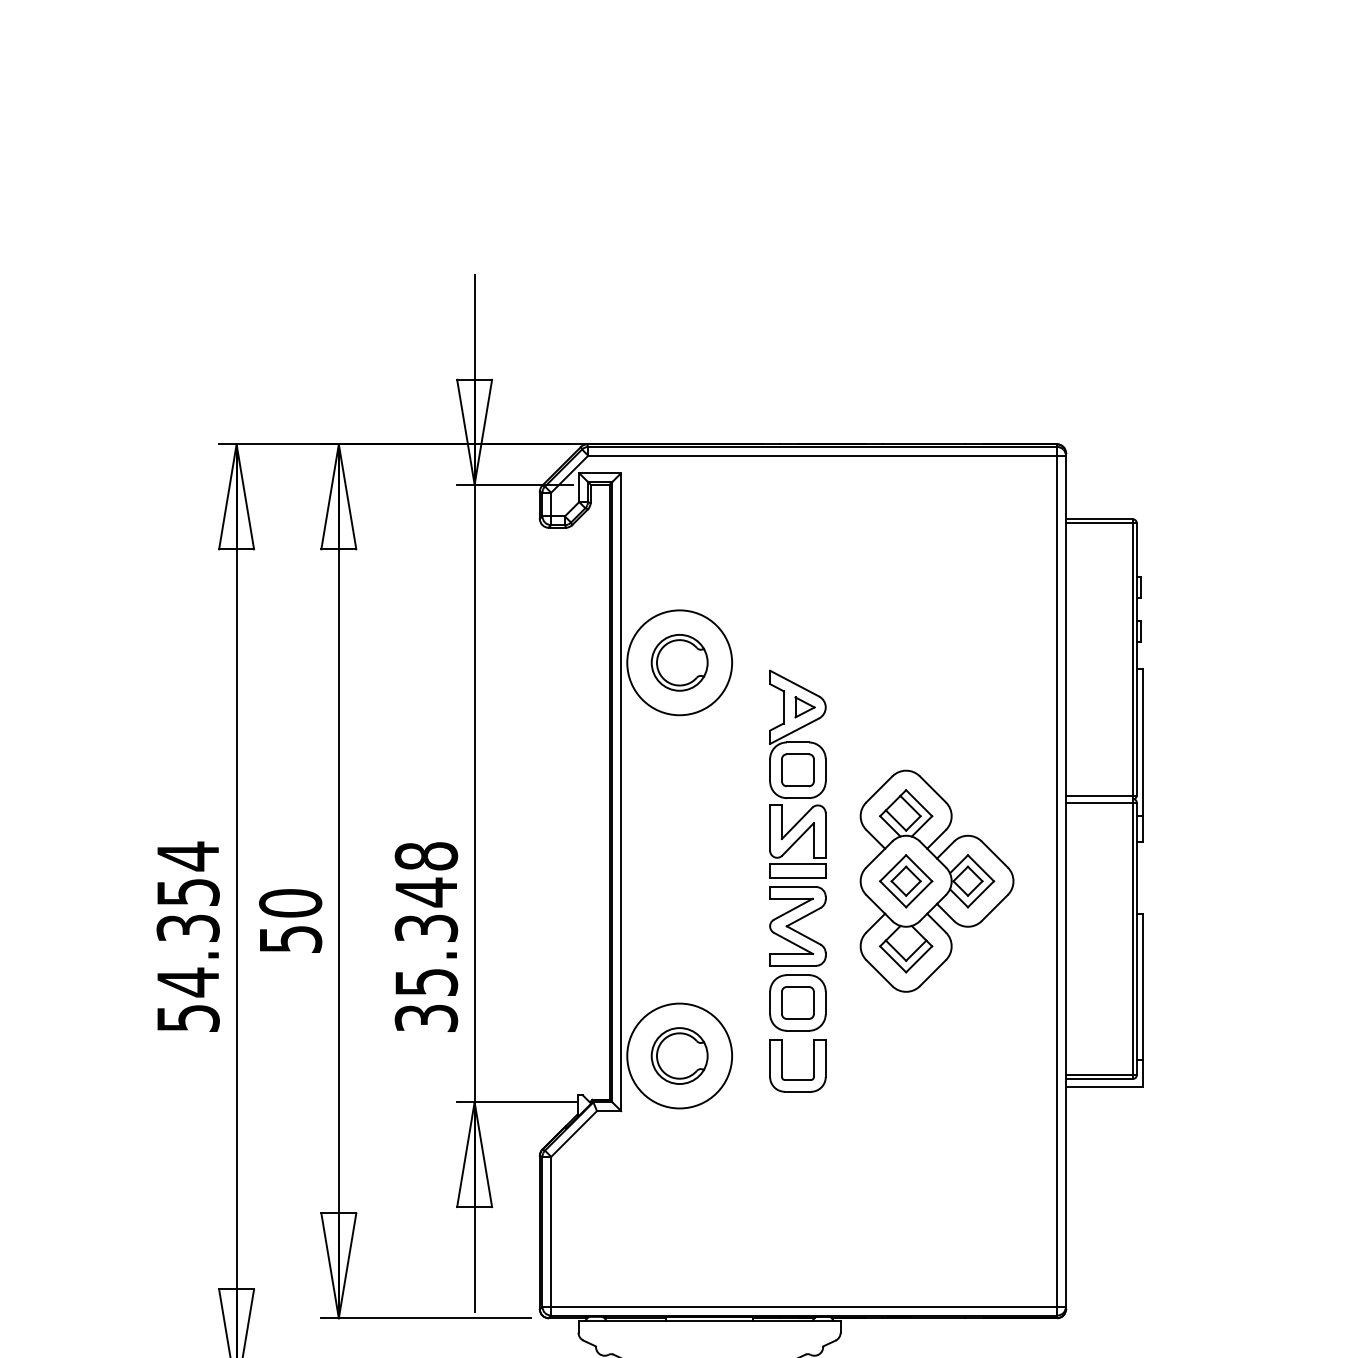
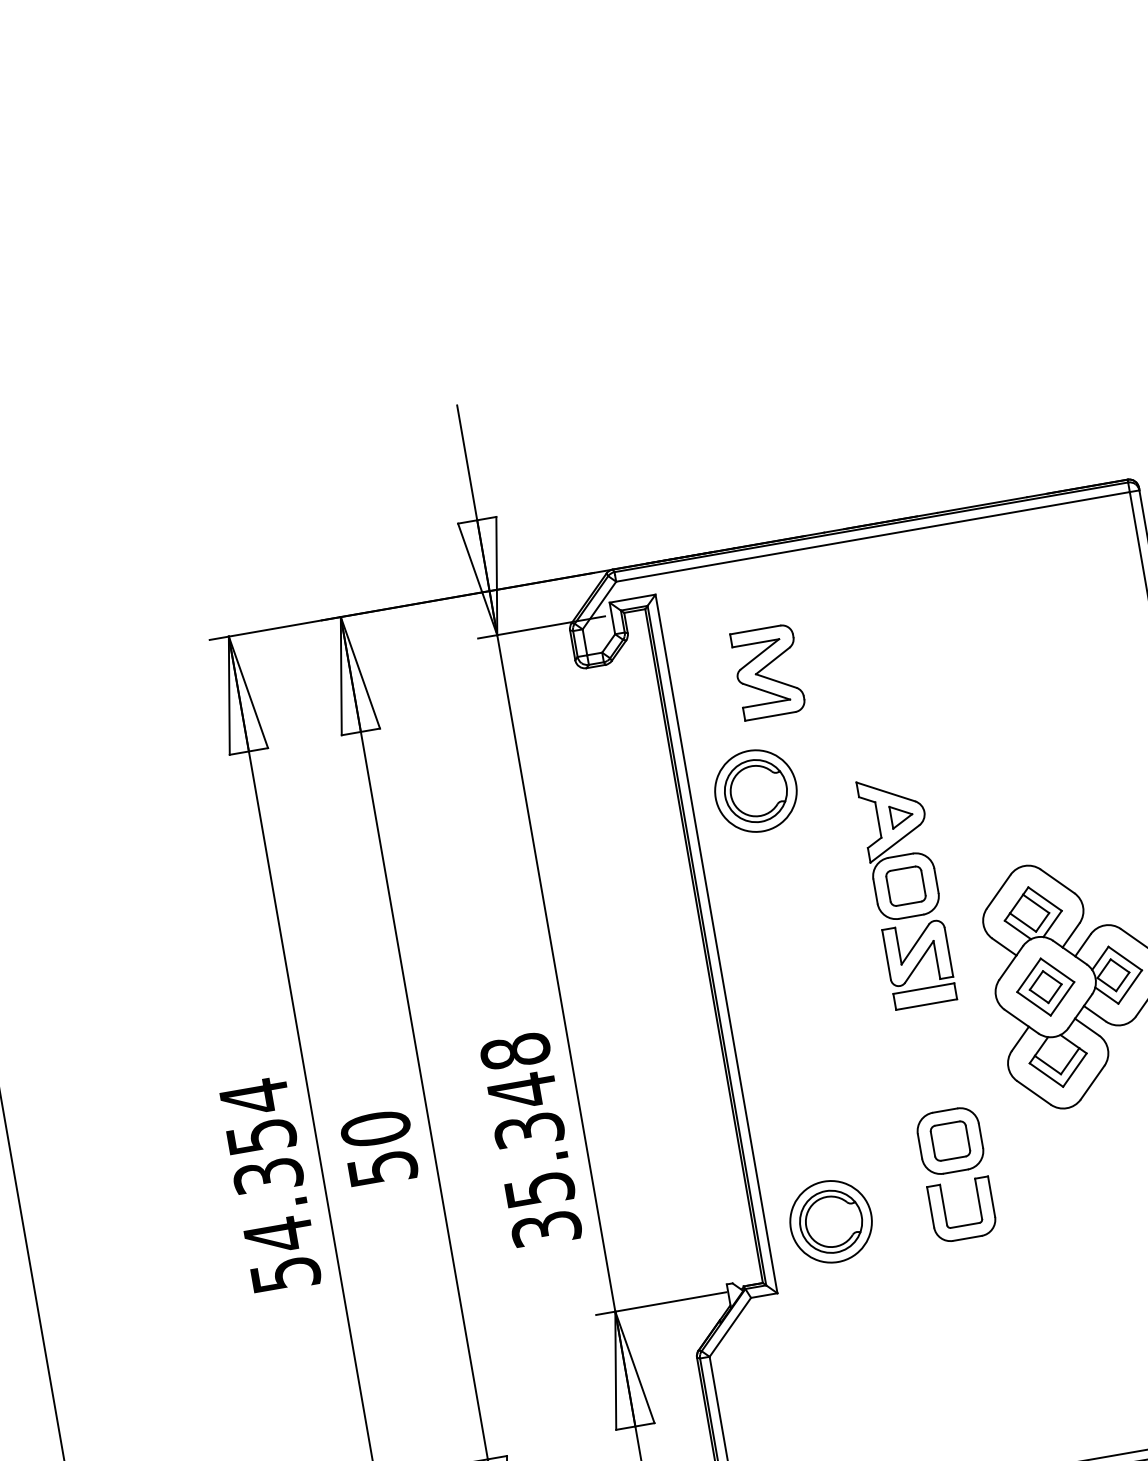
circle: (679, 662) -> (755, 790), size x0.7
part: (797, 926) -> (767, 672), moved
circle: (679, 1055) -> (830, 1221), size x0.7

